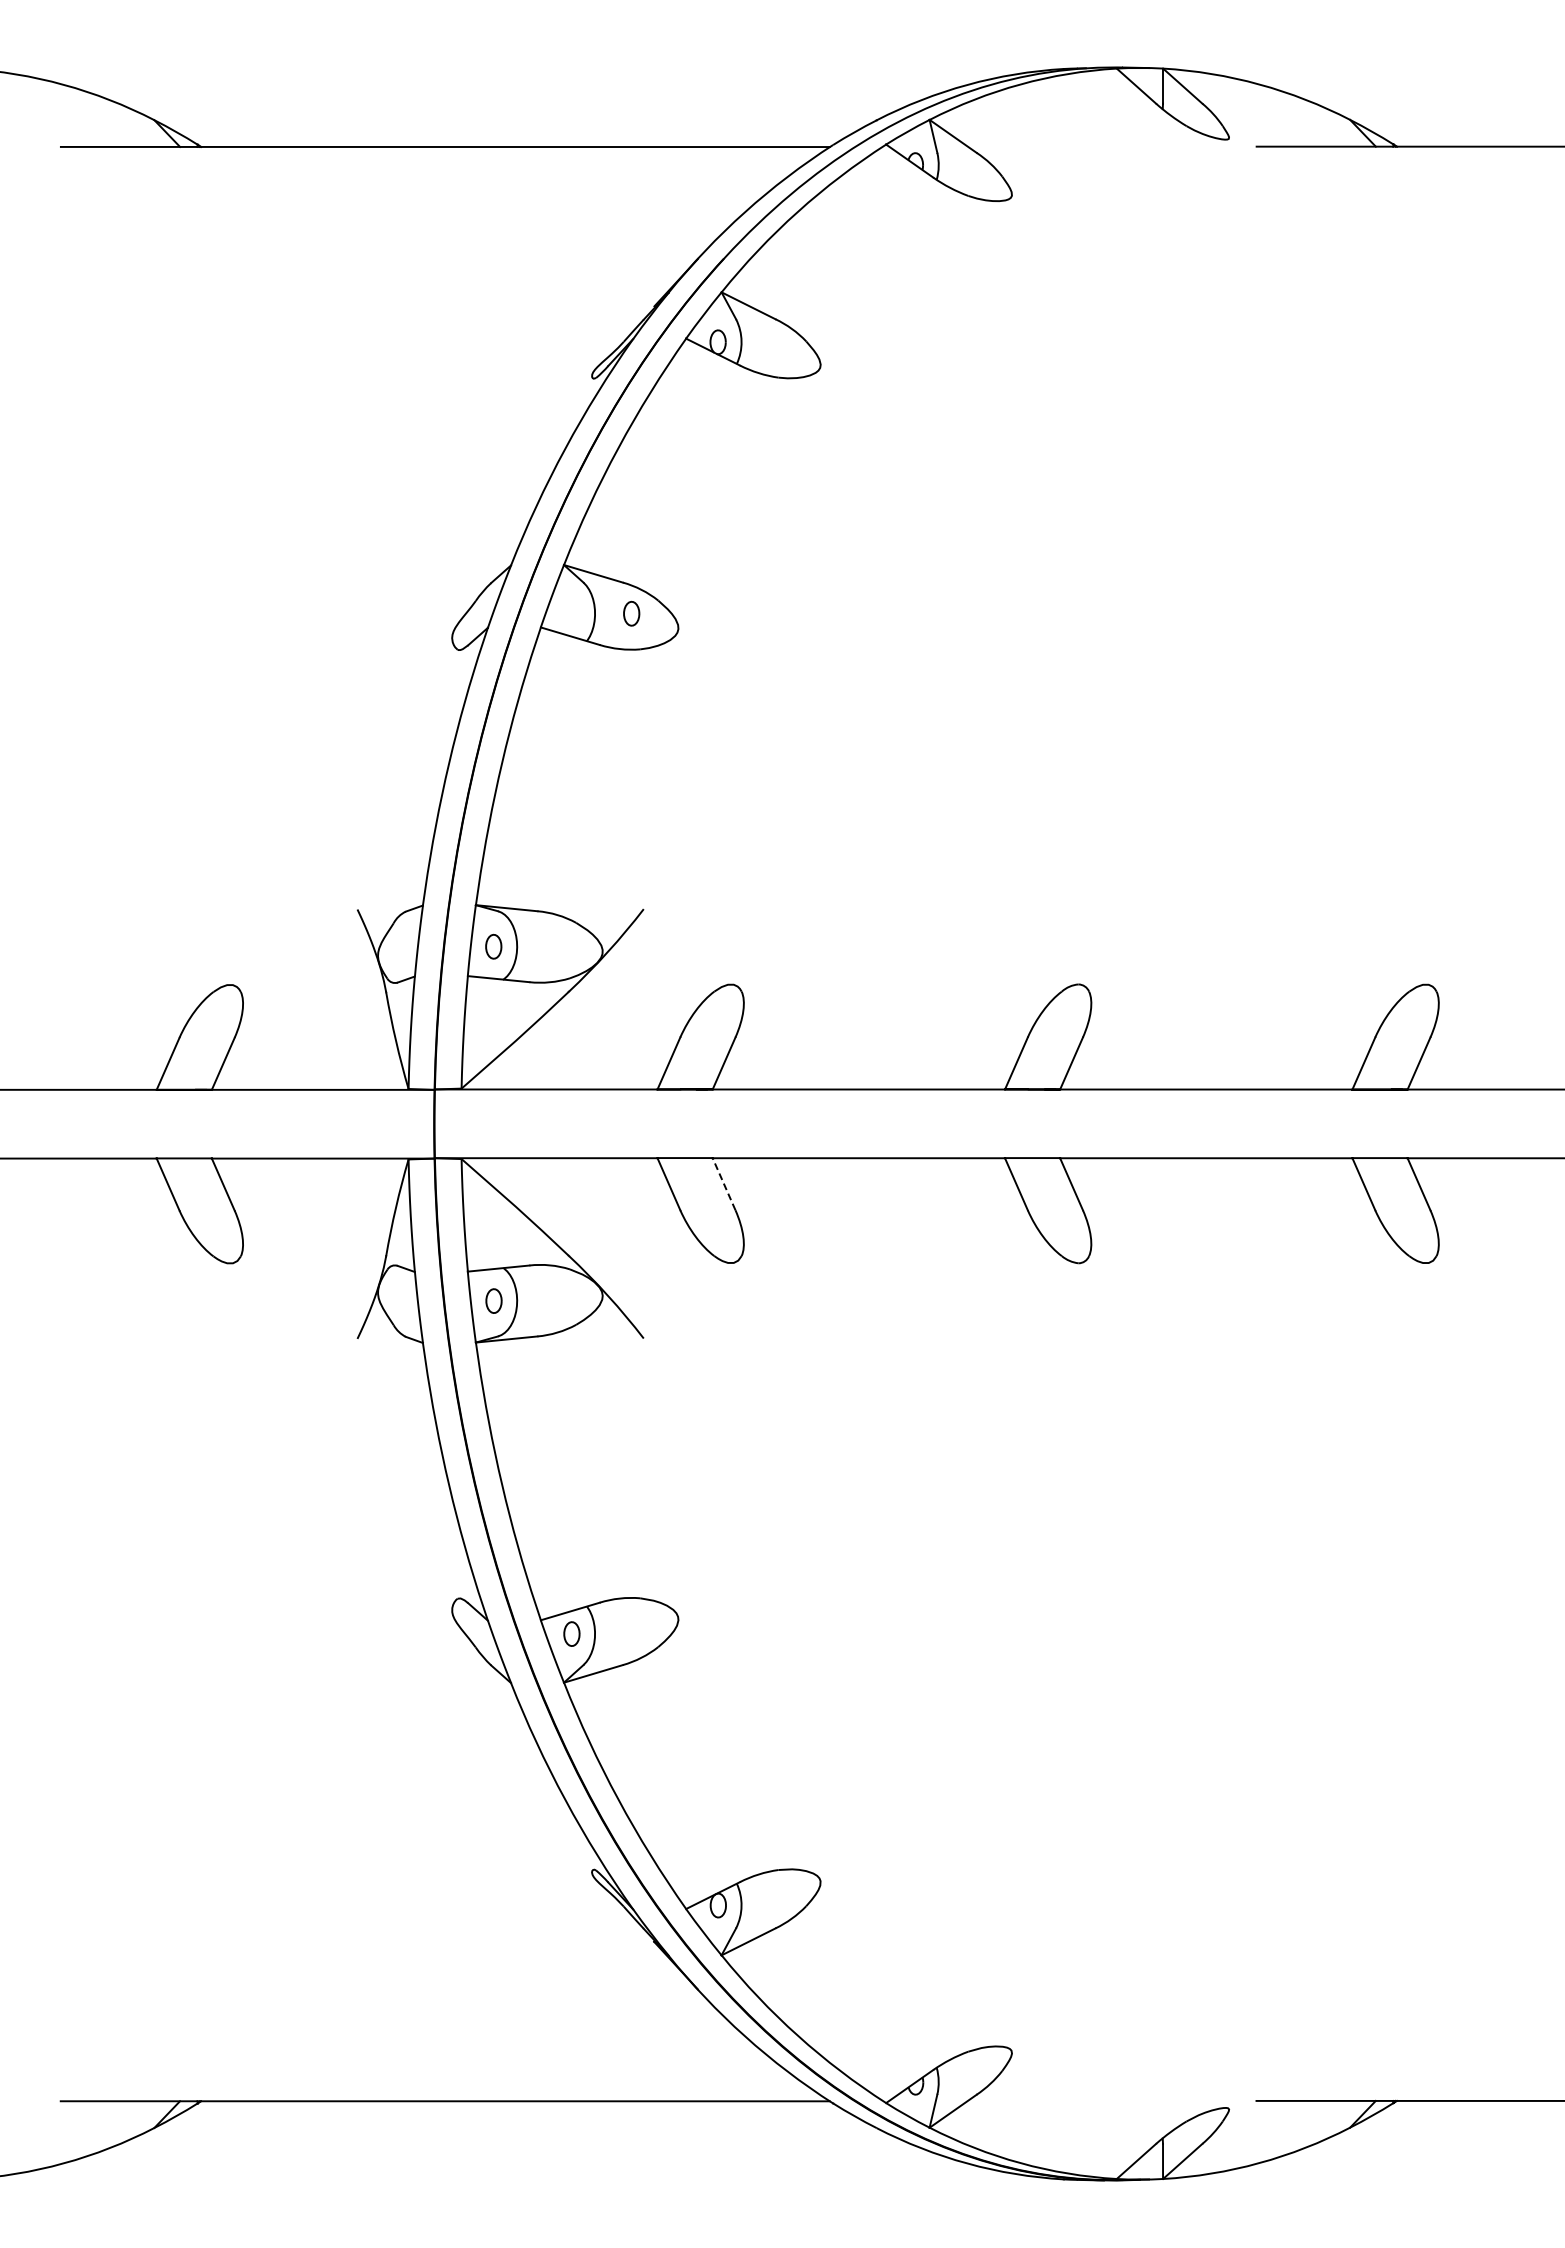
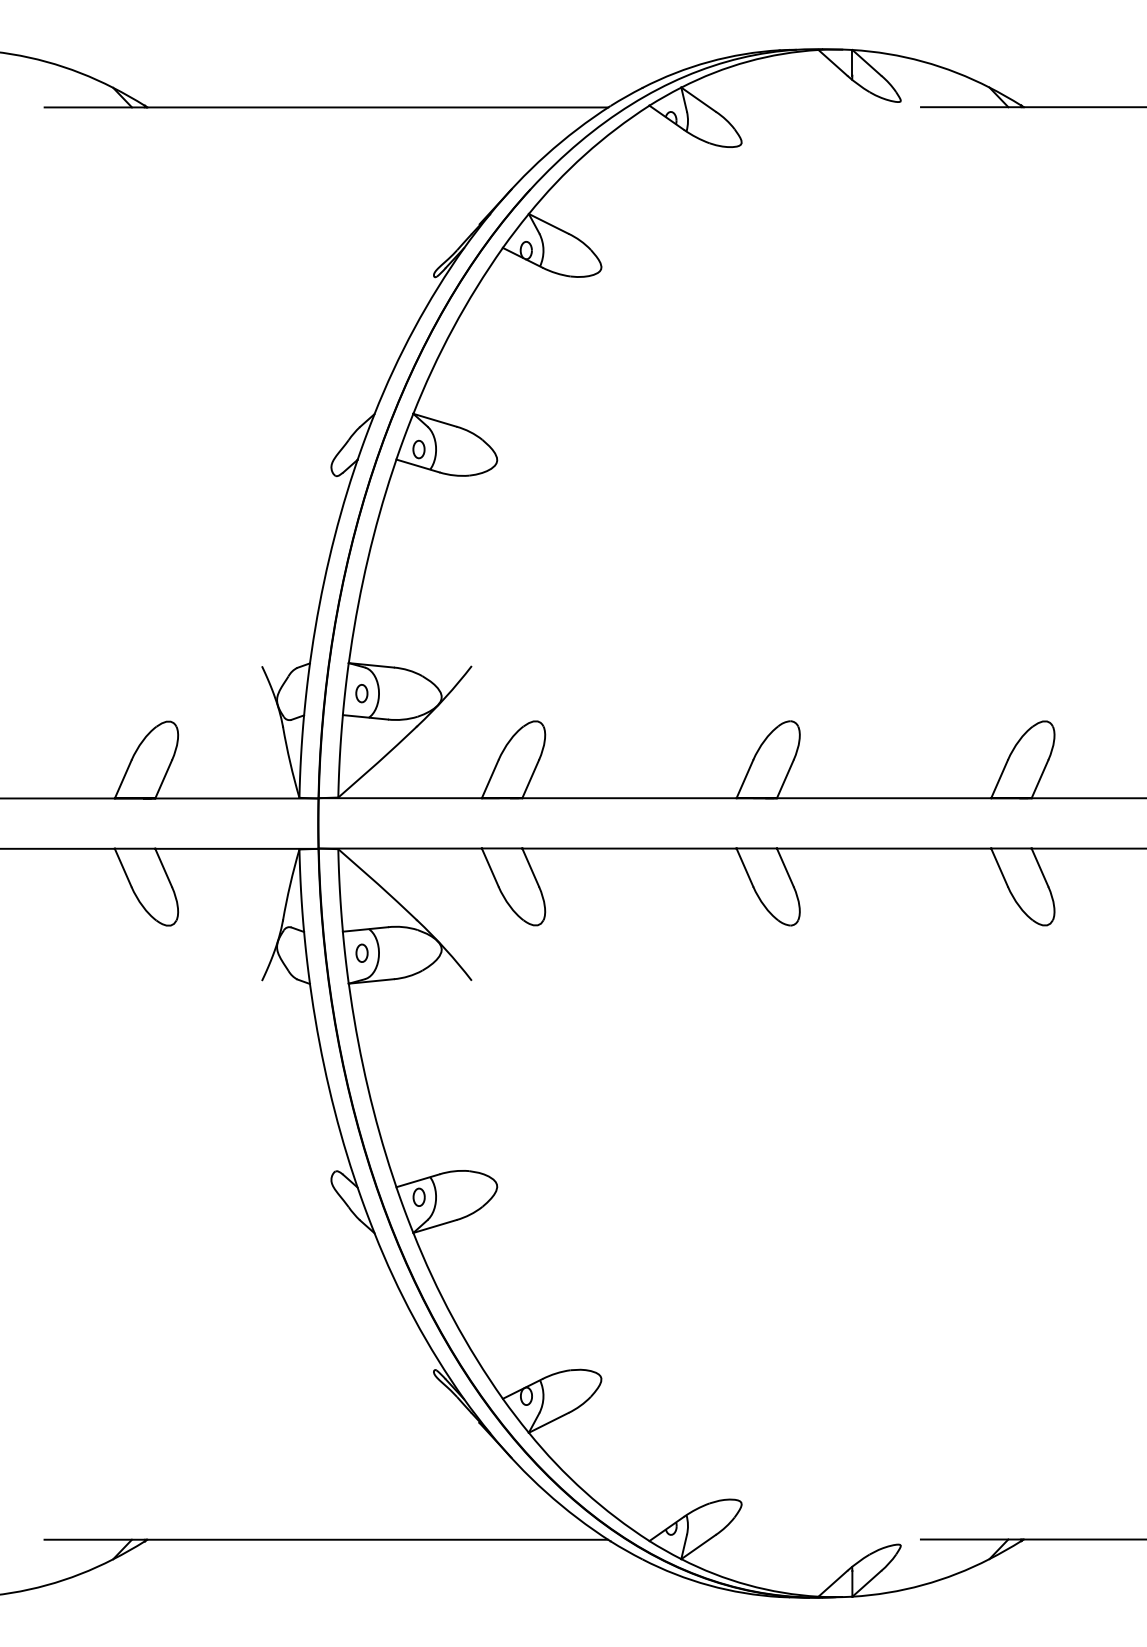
part: (631, 613) -> (418, 449), moved
line: (723, 1183) -> (530, 867), dashed -> solid

